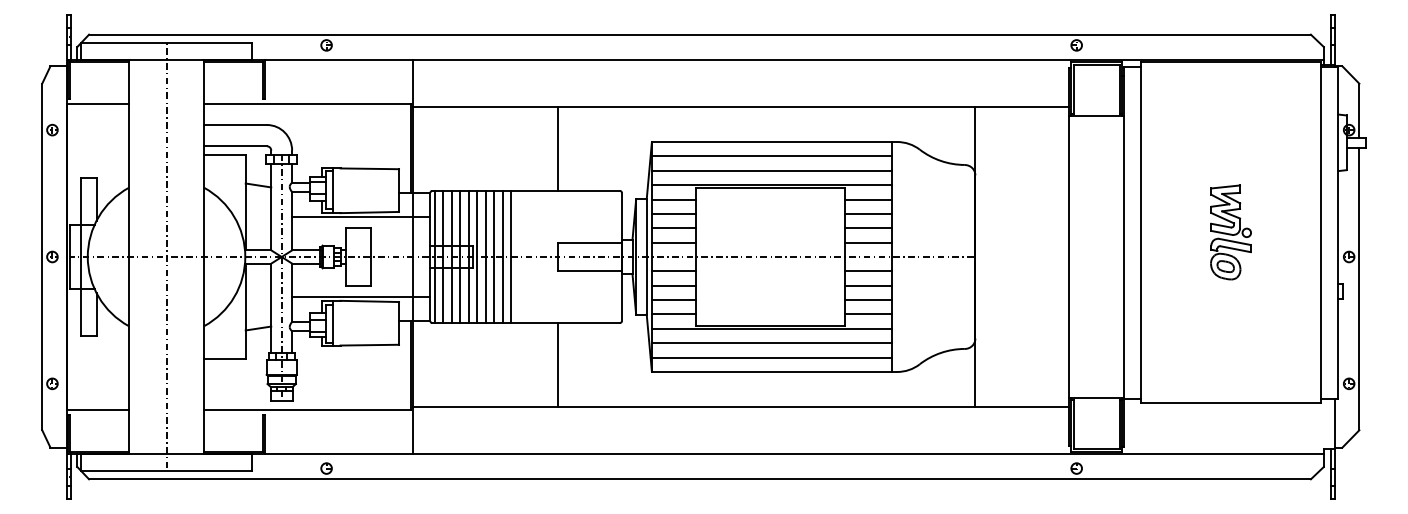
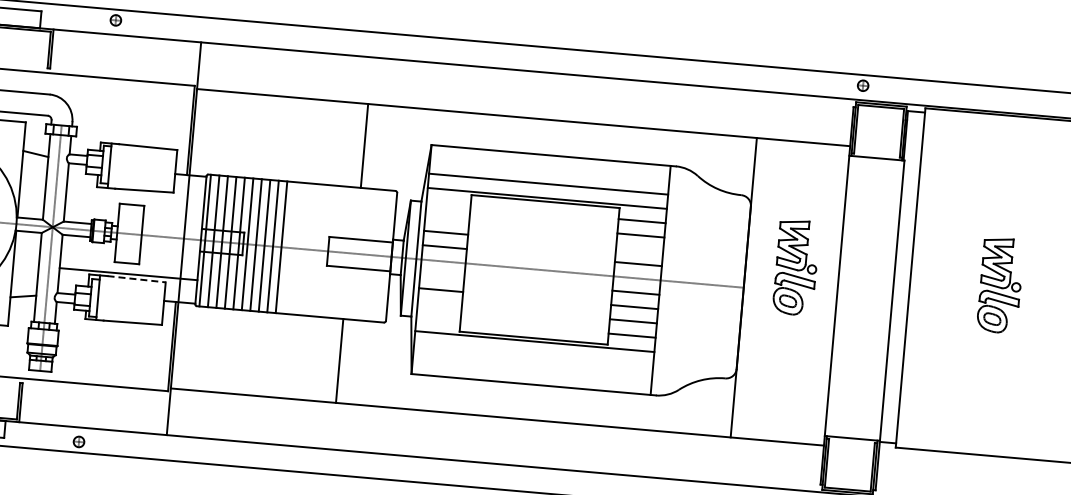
line: (558, 148) -> (364, 145), moved
line: (771, 156) -> (549, 169), removed
line: (673, 199) -> (448, 204), removed
line: (673, 213) -> (446, 218), removed
line: (361, 216) -> (135, 193), removed
line: (867, 228) -> (638, 249), removed
part: (1025, 232) -> (795, 267), added
line: (673, 271) -> (441, 275), removed
line: (673, 300) -> (439, 304), removed
line: (370, 301) -> (137, 279), solid -> dashed
line: (673, 314) -> (438, 318), removed
line: (771, 343) -> (533, 356), removed
line: (771, 357) -> (531, 370), removed
line: (558, 365) -> (339, 361), moved

